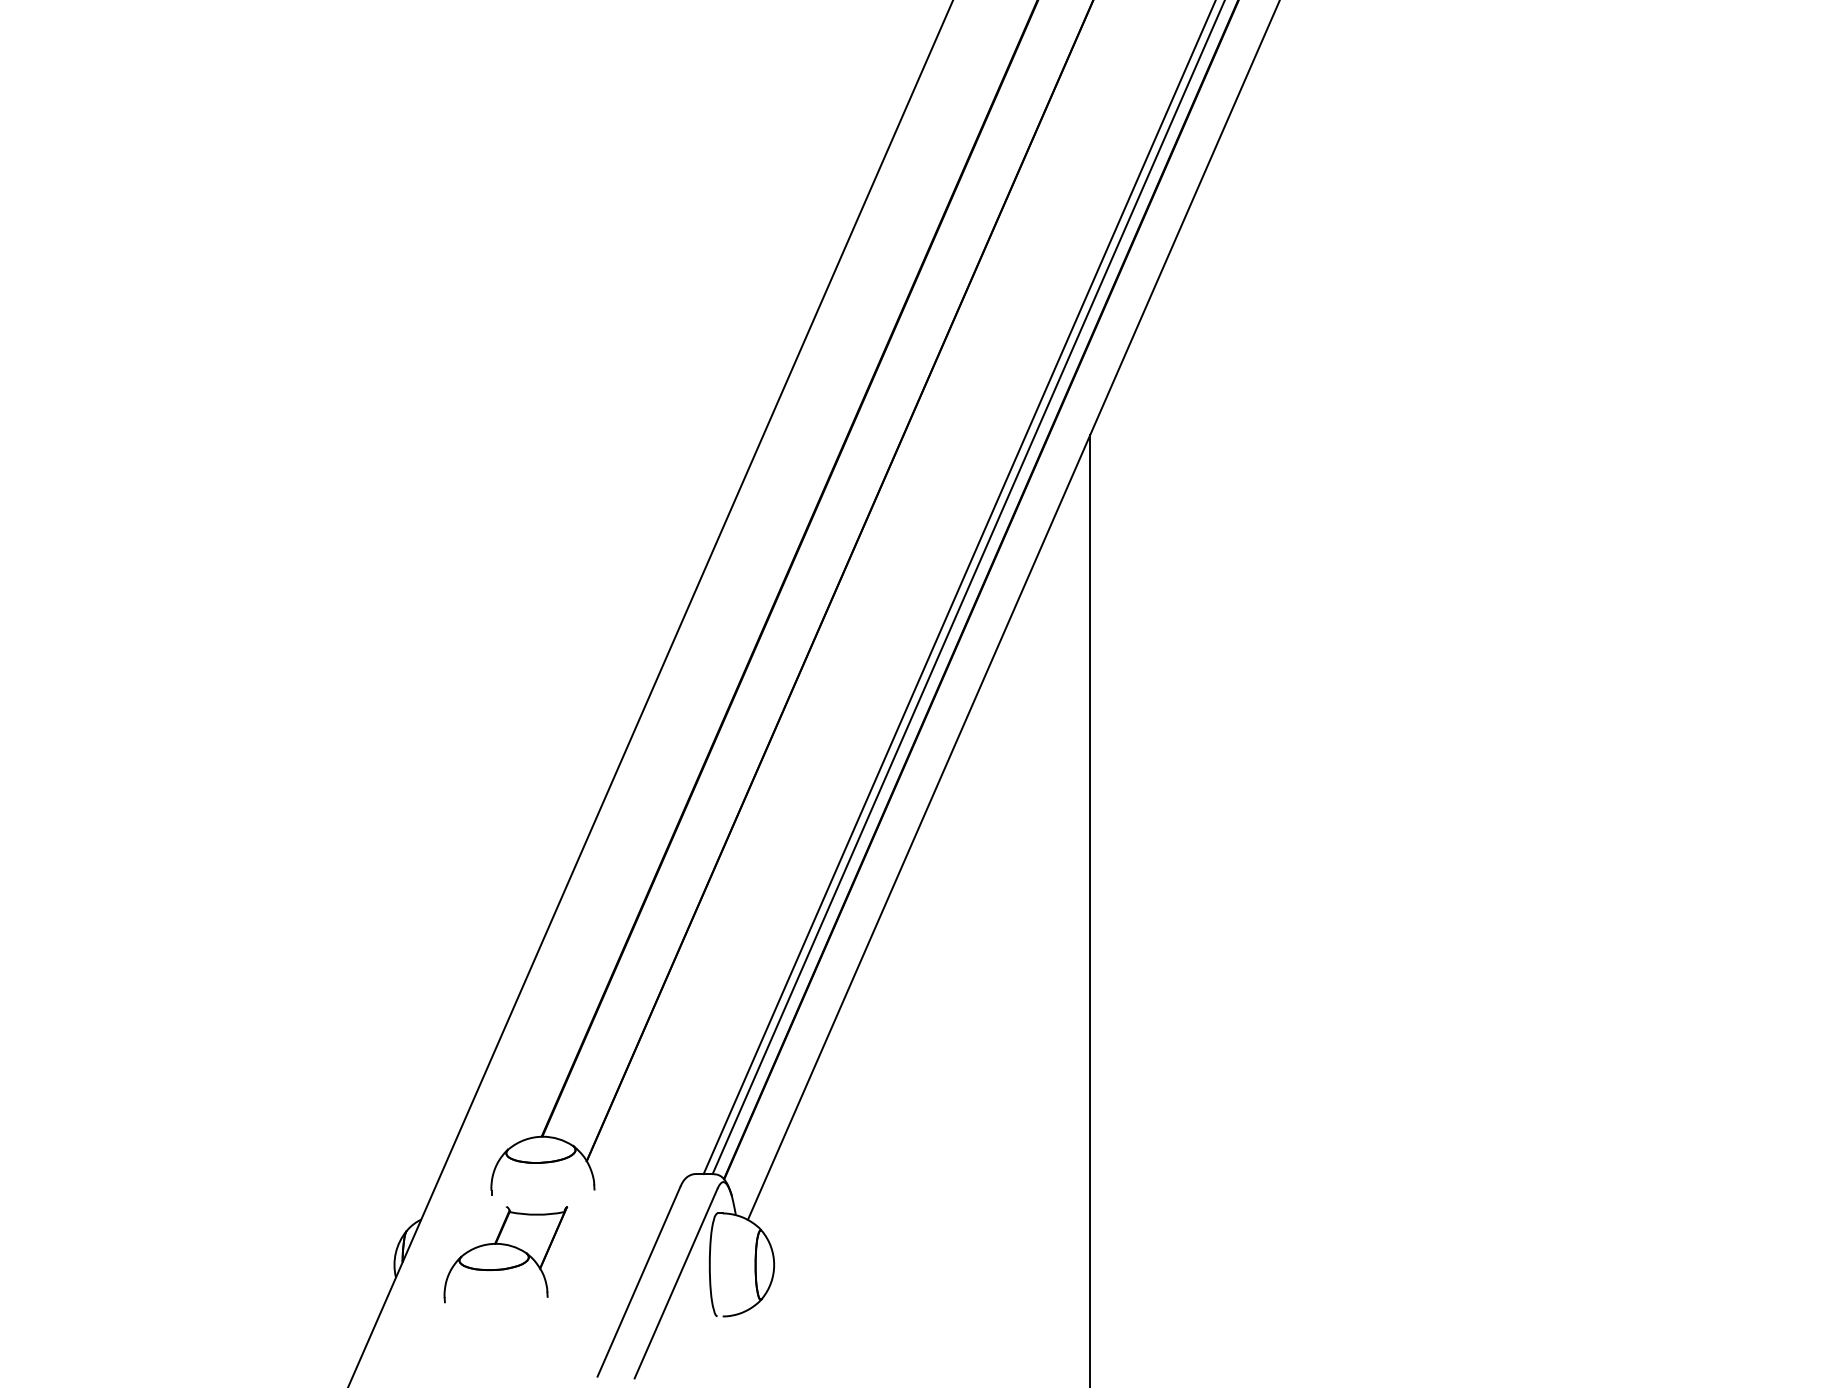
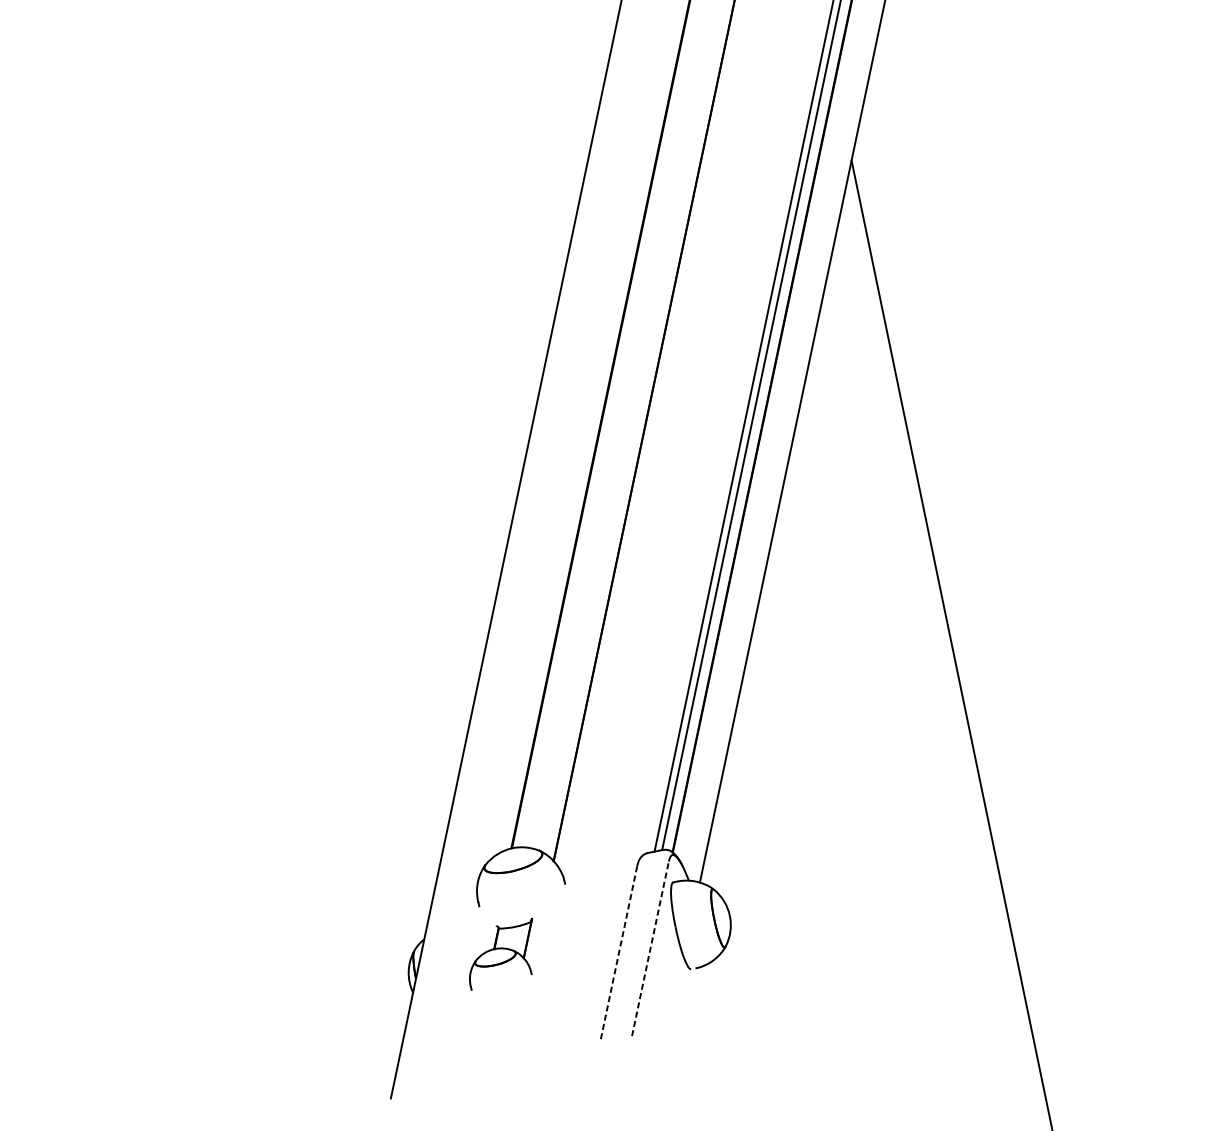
part: (505, 1254) -> (501, 954), size x0.7
line: (639, 1281) -> (619, 953), solid -> dashed
line: (676, 1283) -> (650, 948), solid -> dashed

